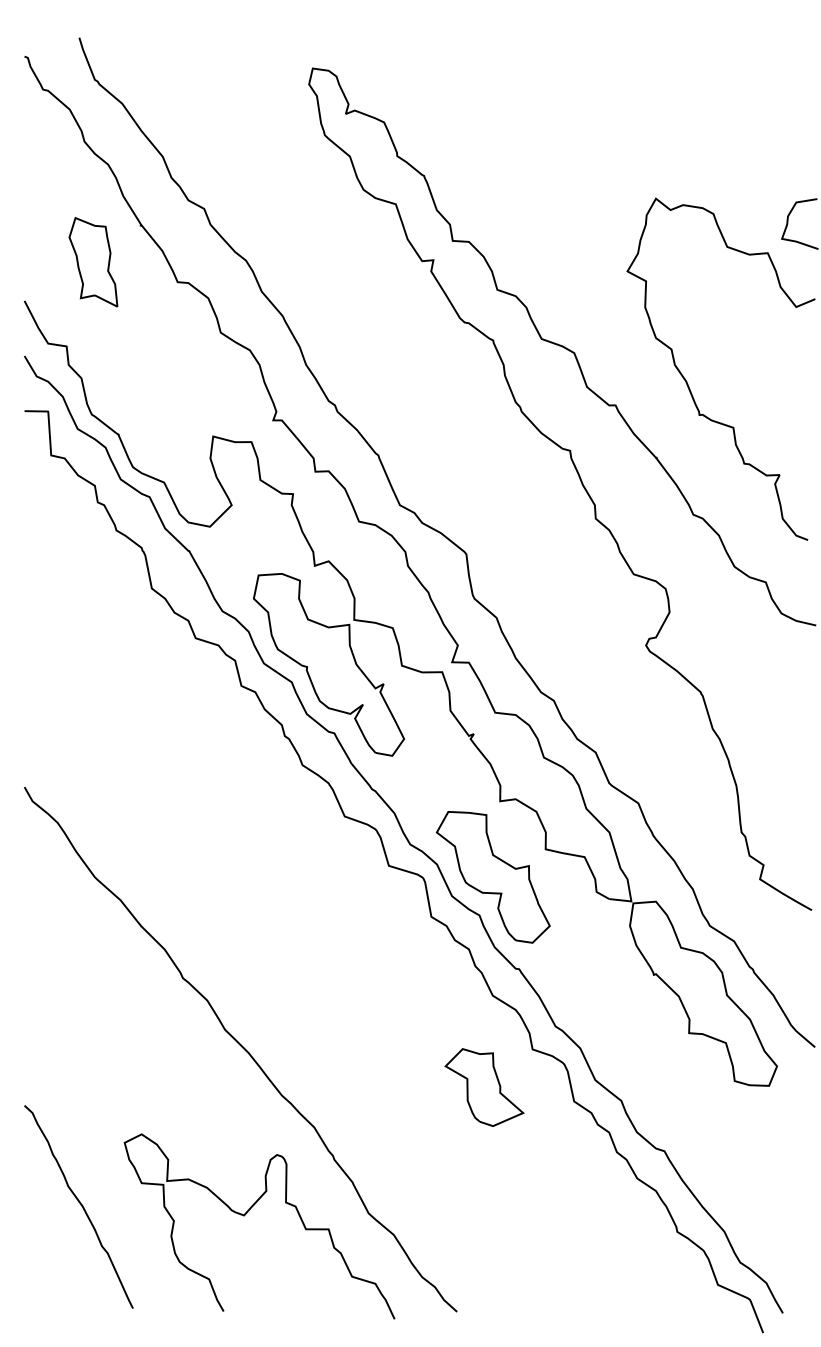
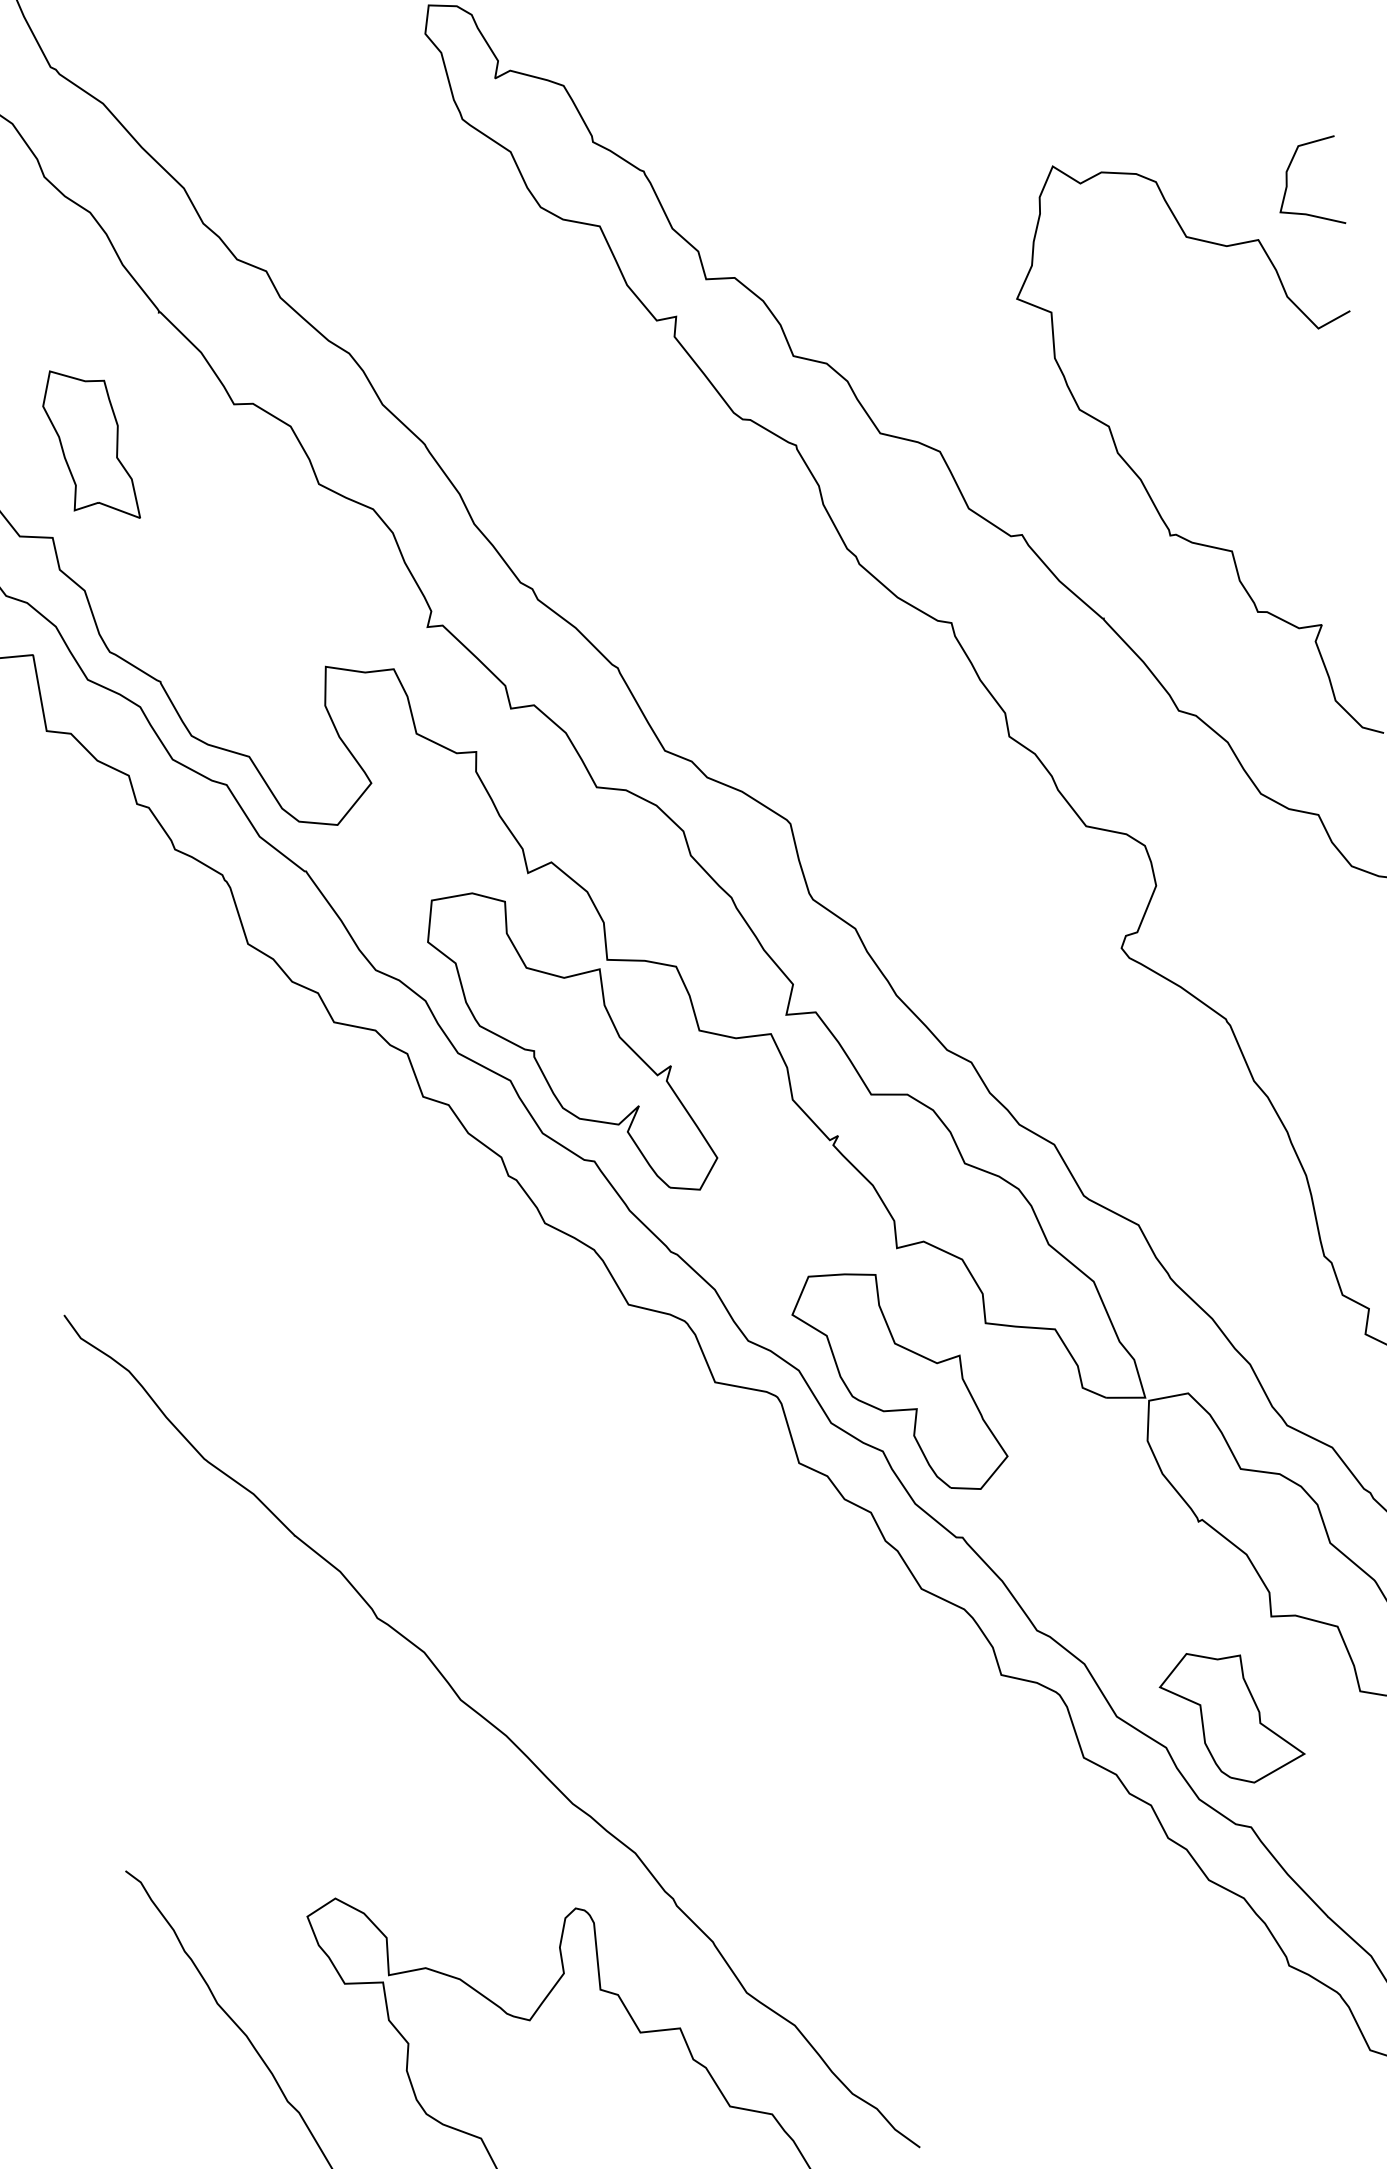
part: (93, 262) -> (89, 445), moved
part: (484, 1087) -> (1231, 1716), moved

